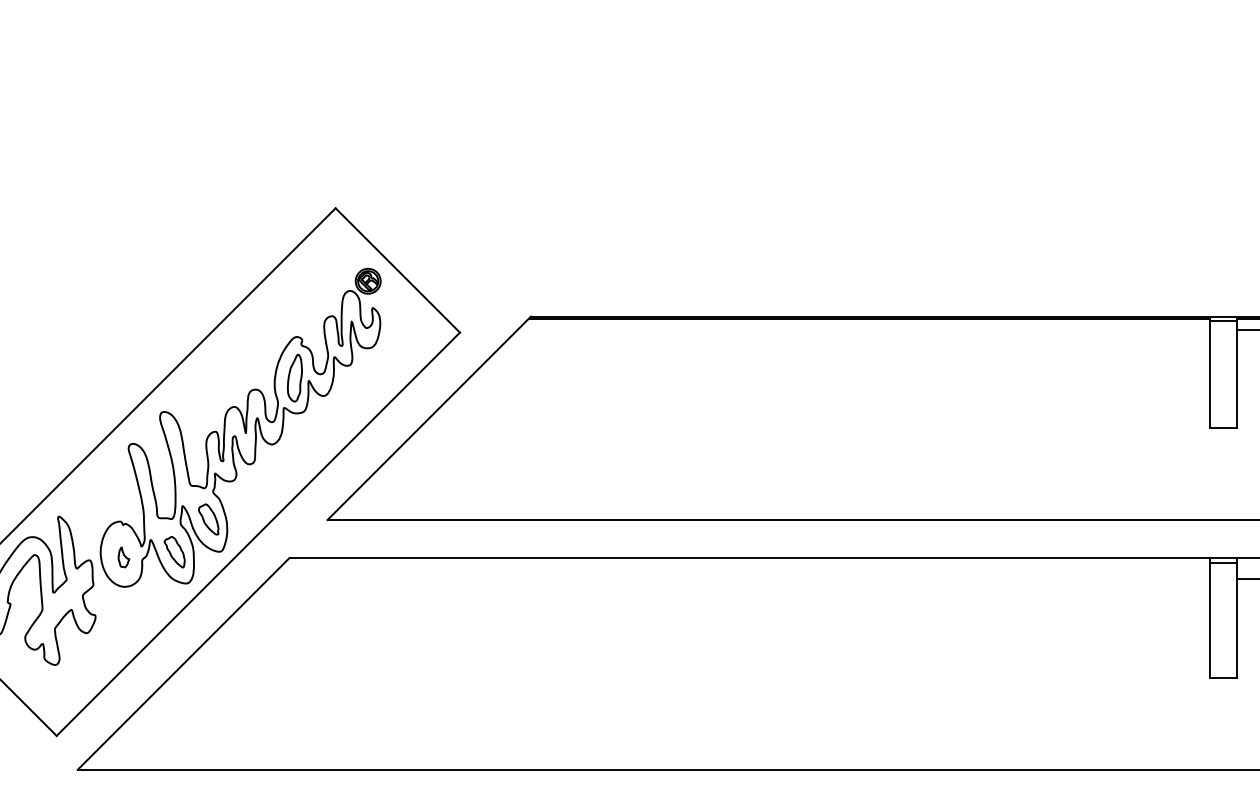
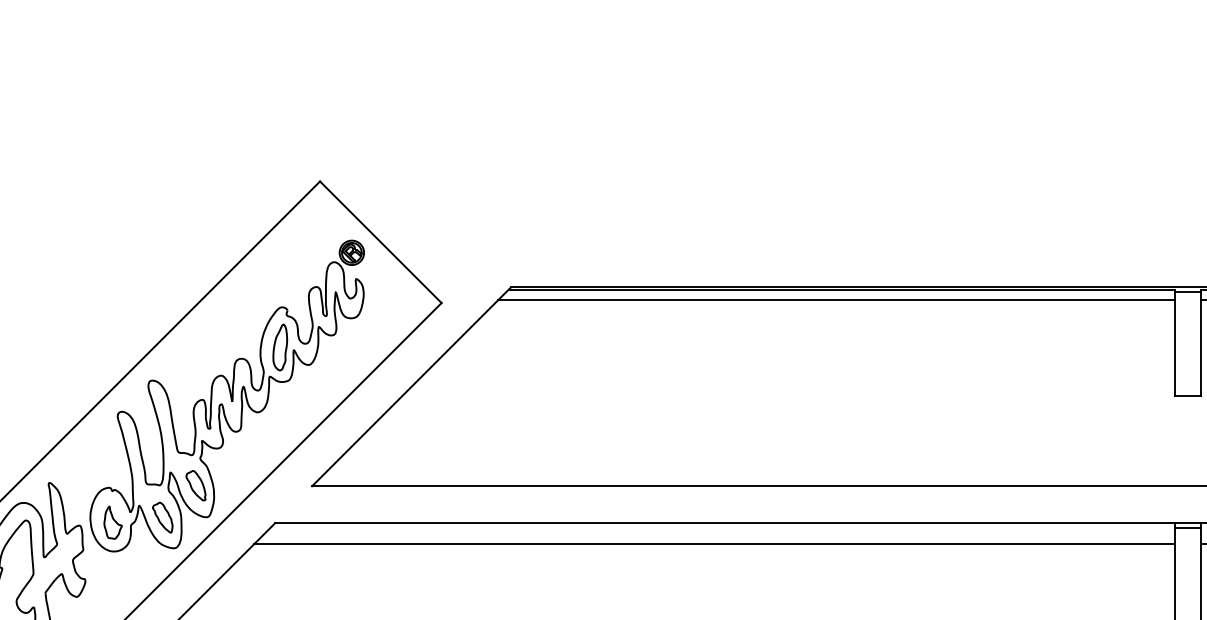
line: (863, 329) -> (836, 299), added
part: (123, 557) -> (112, 522), size x1.67
line: (738, 579) -> (713, 544), added

